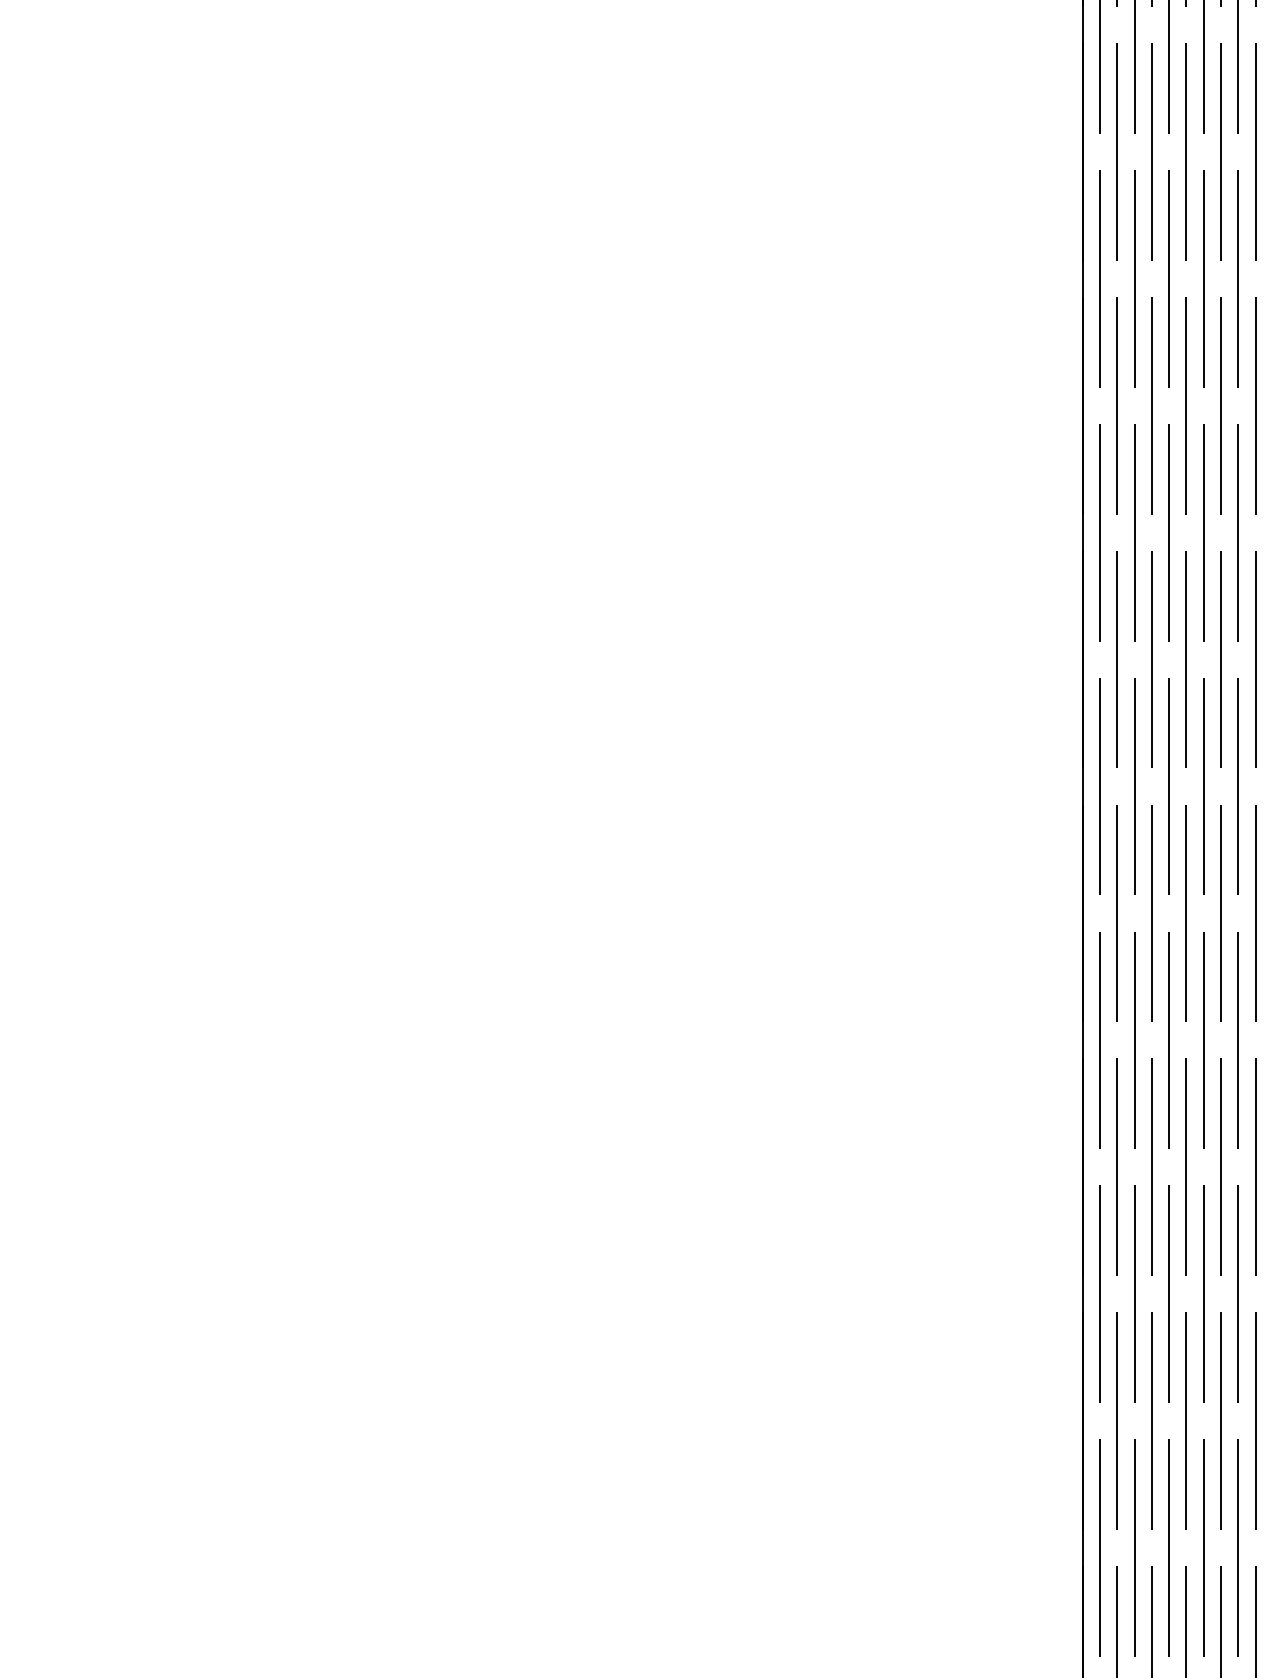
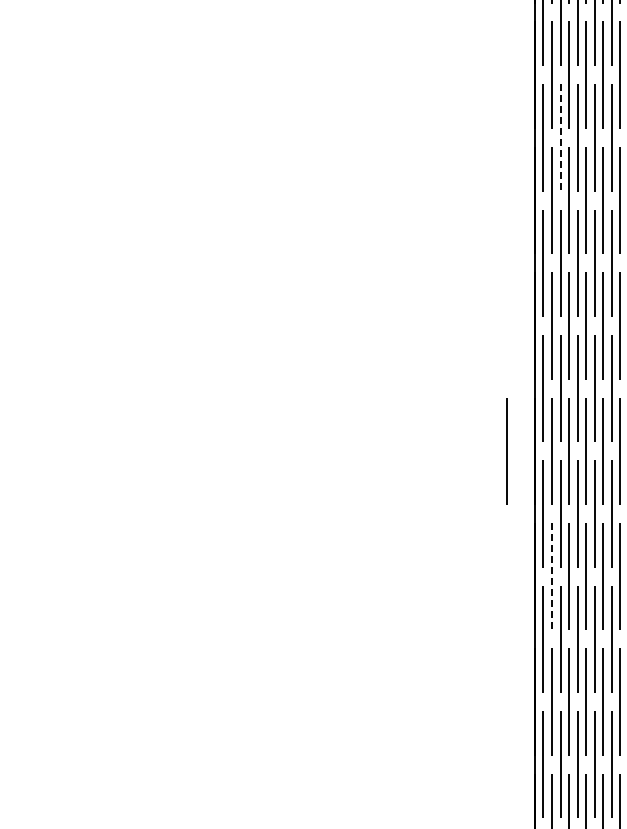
line: (1134, 278) -> (560, 137), solid -> dashed
line: (1025, 913) -> (506, 451), added
line: (1116, 1167) -> (551, 576), solid -> dashed

